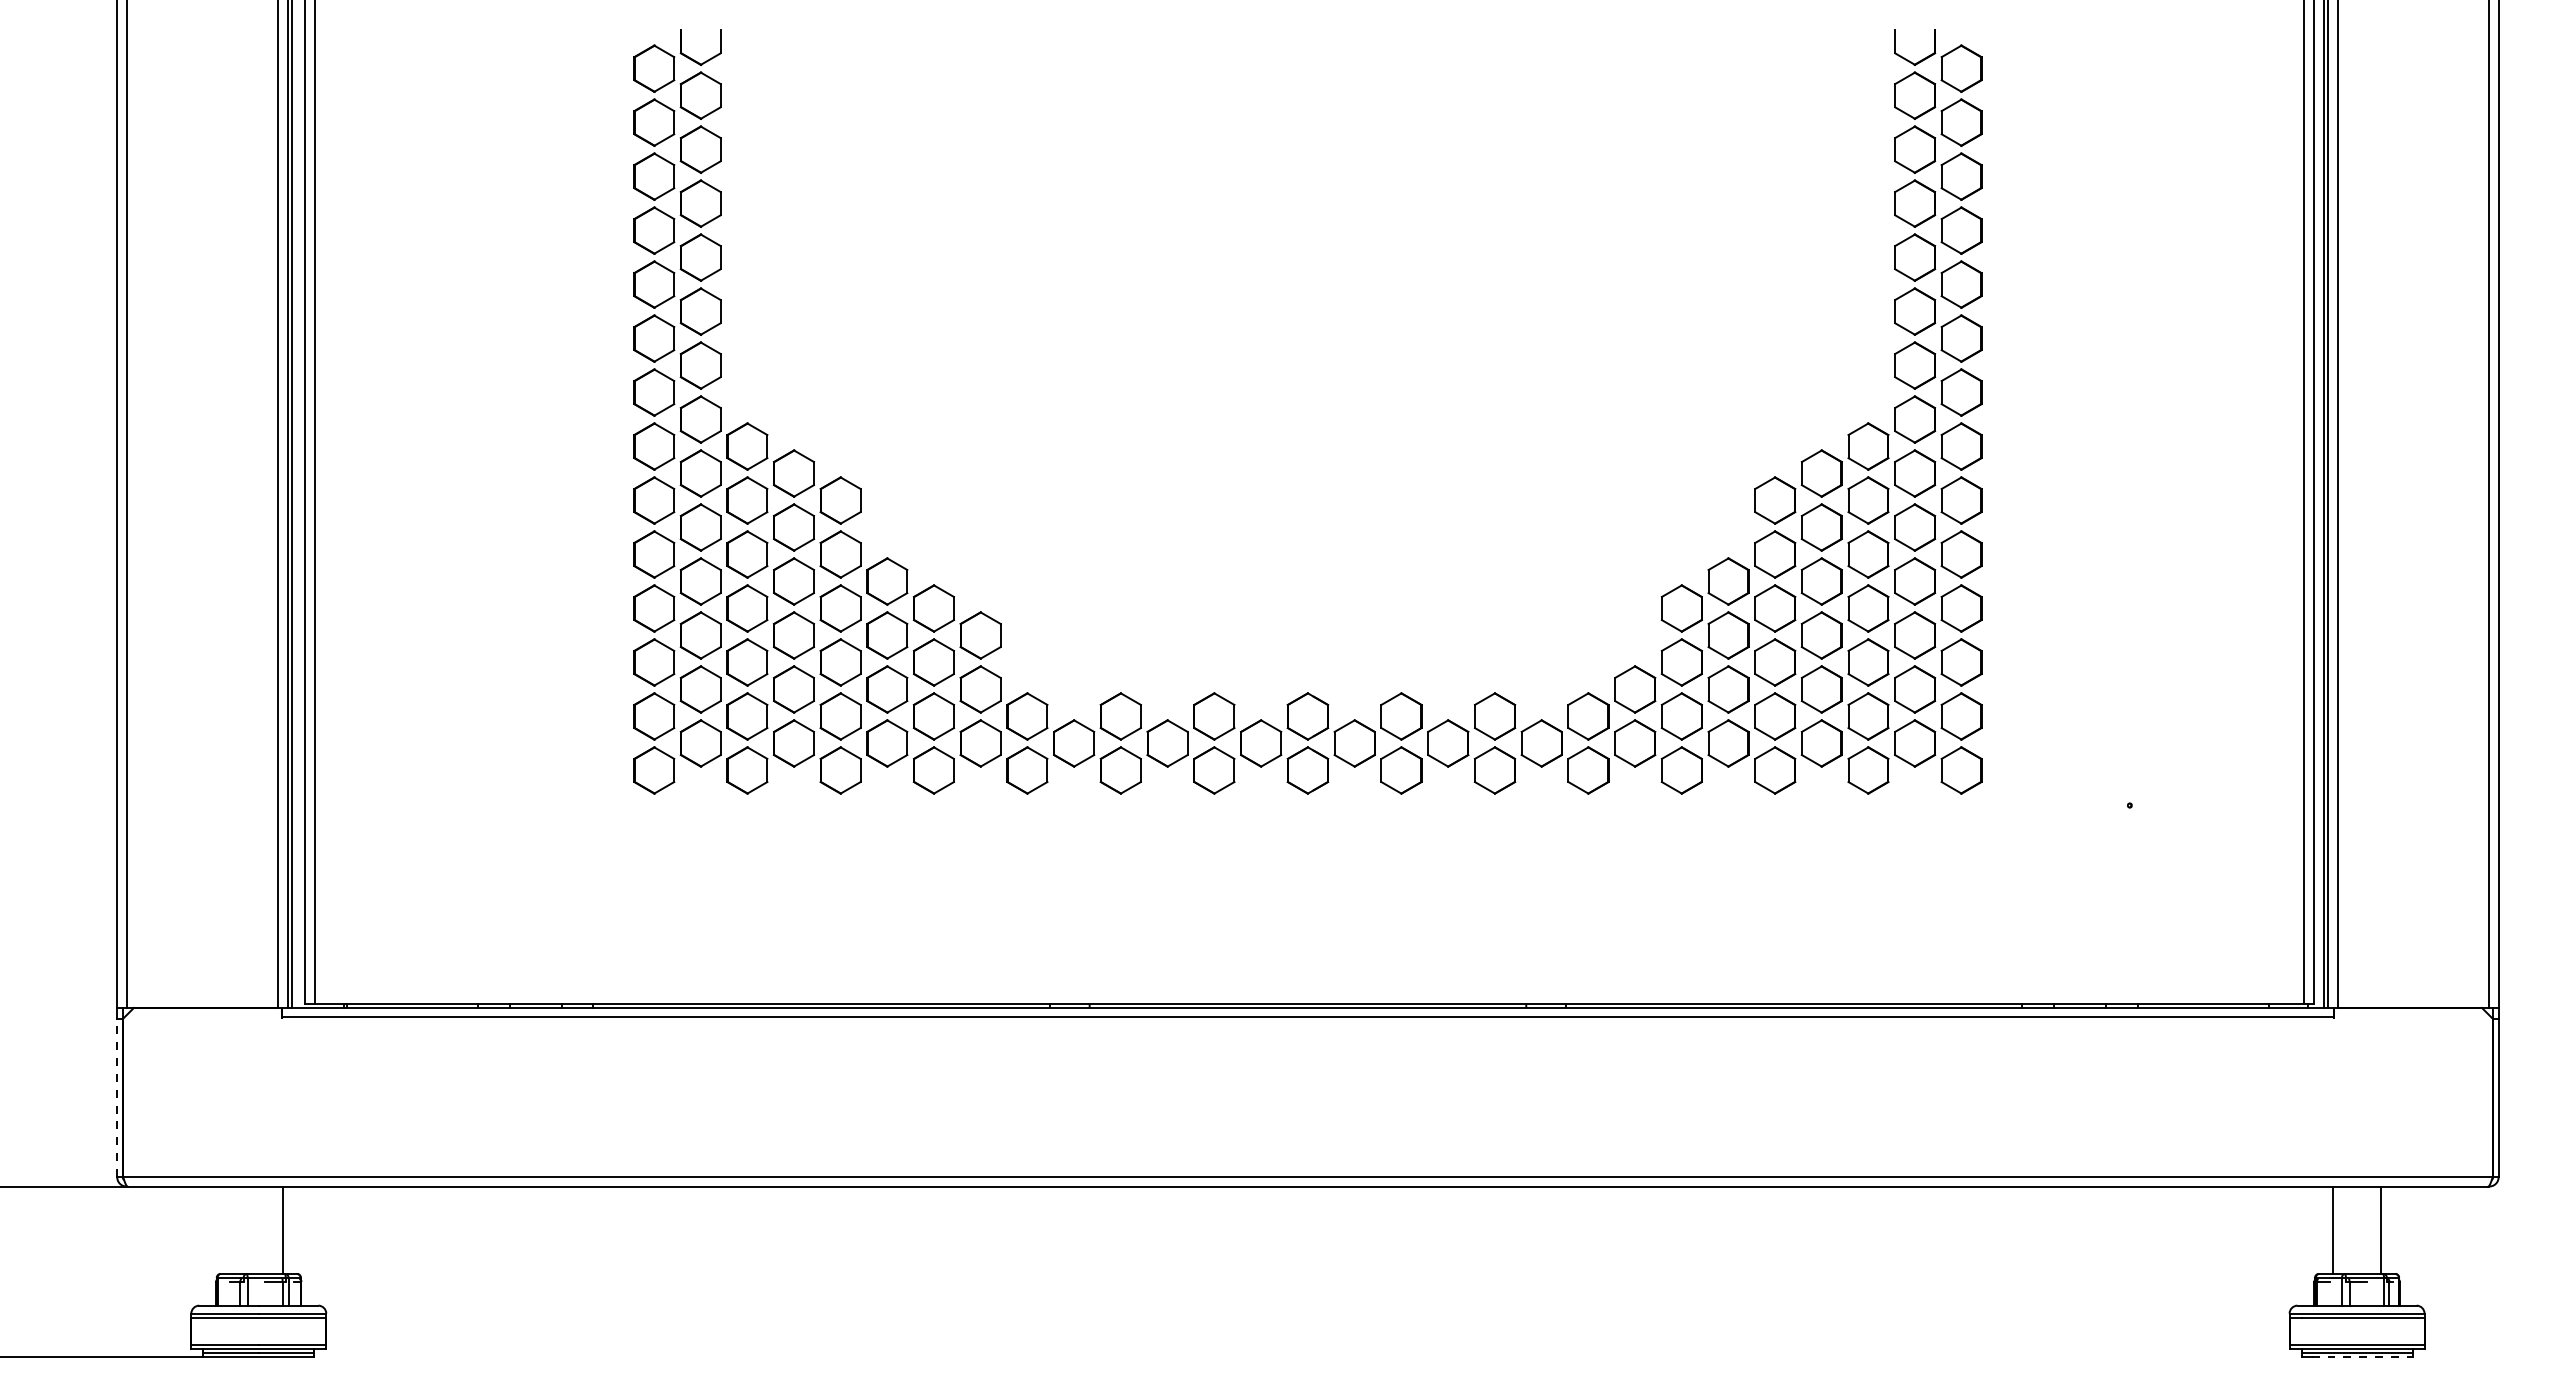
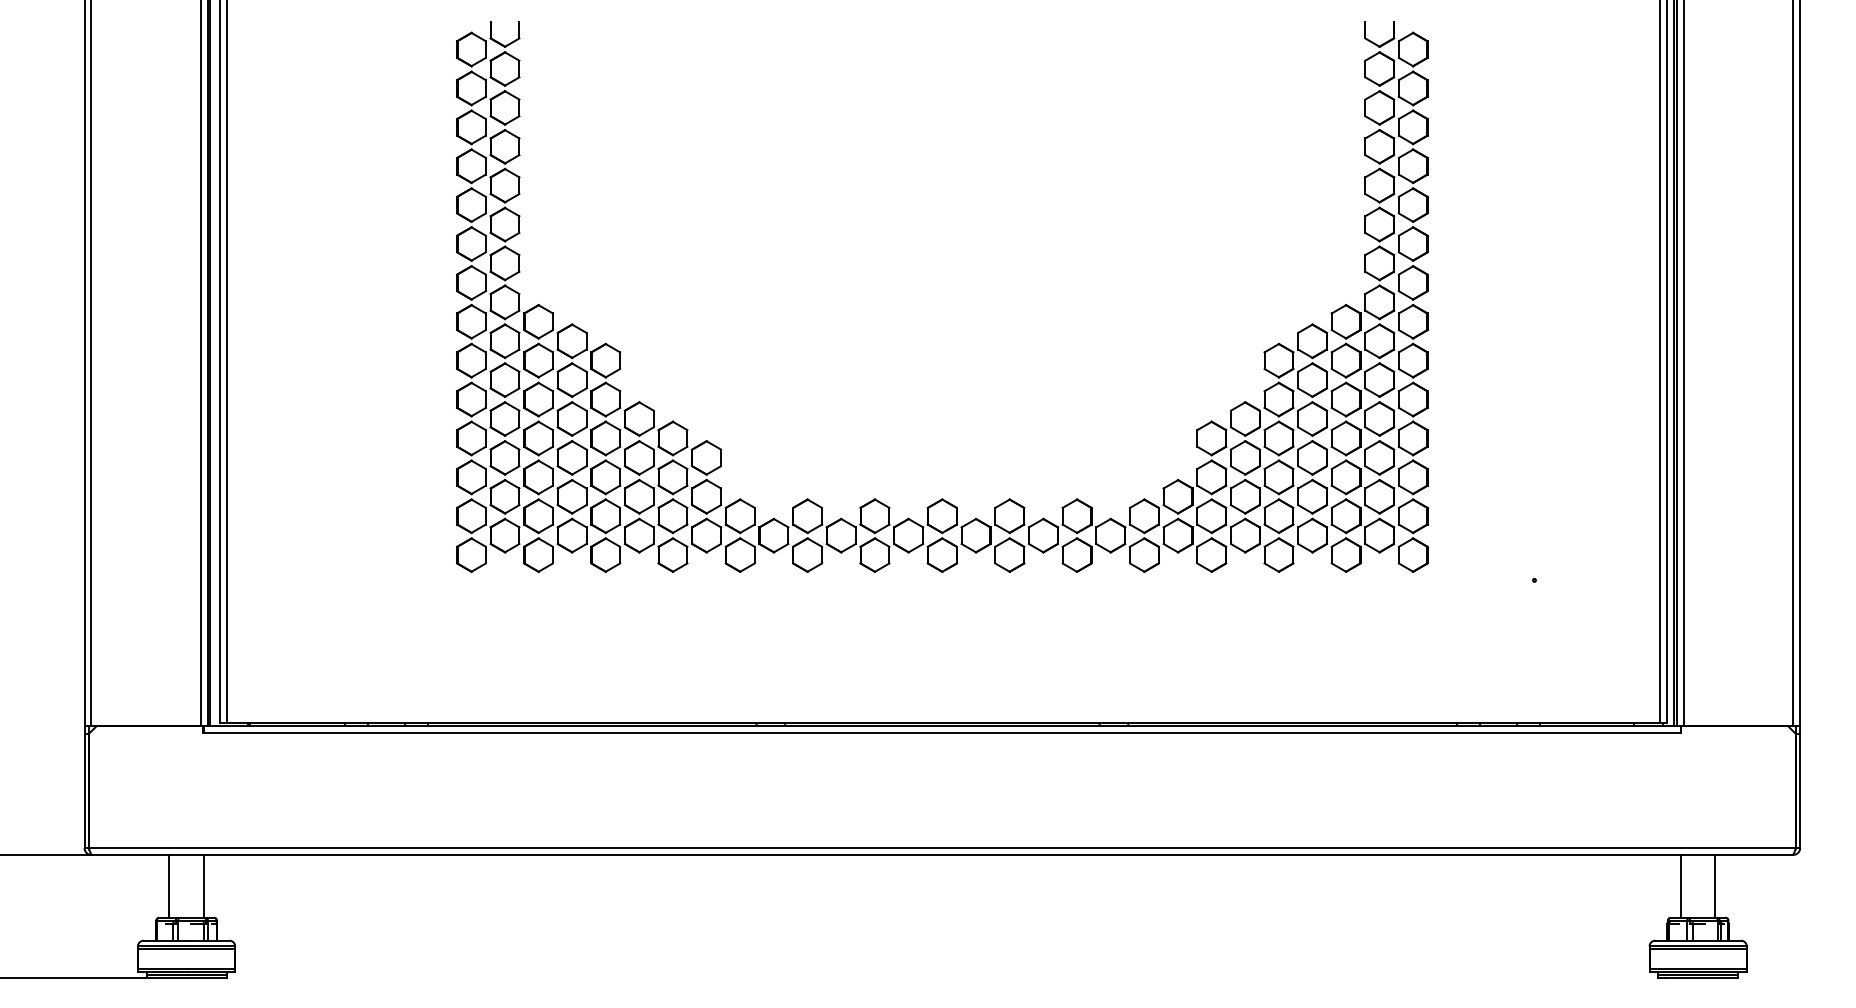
line: (117, 1097) -> (84, 790), dashed -> solid
line: (235, 1229) -> (169, 885), added
line: (2362, 1357) -> (1702, 978), dashed -> solid

